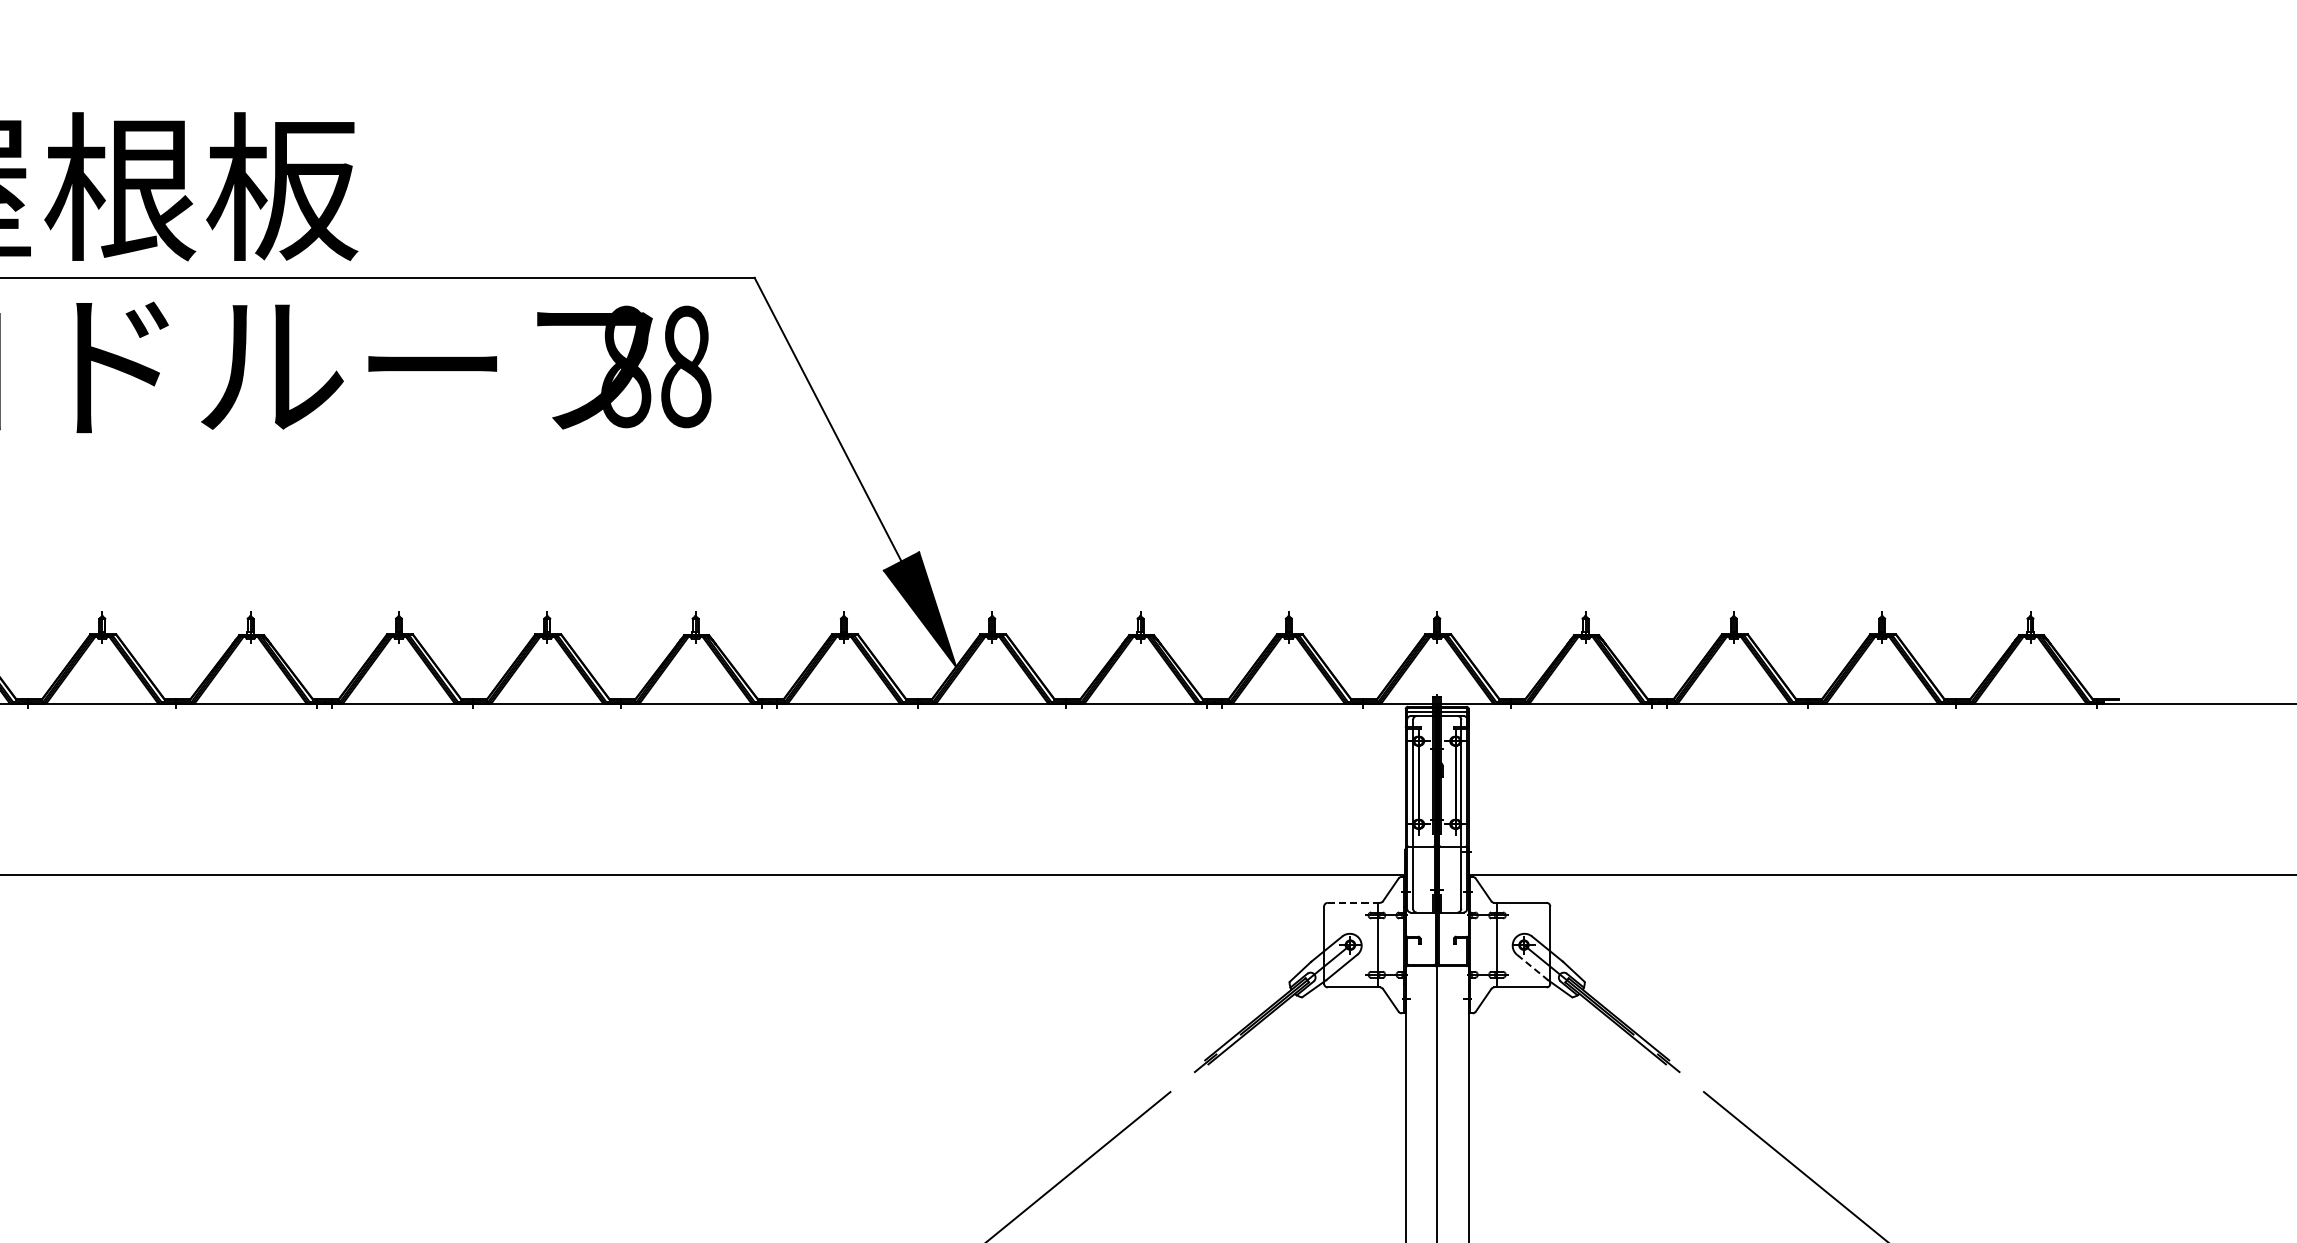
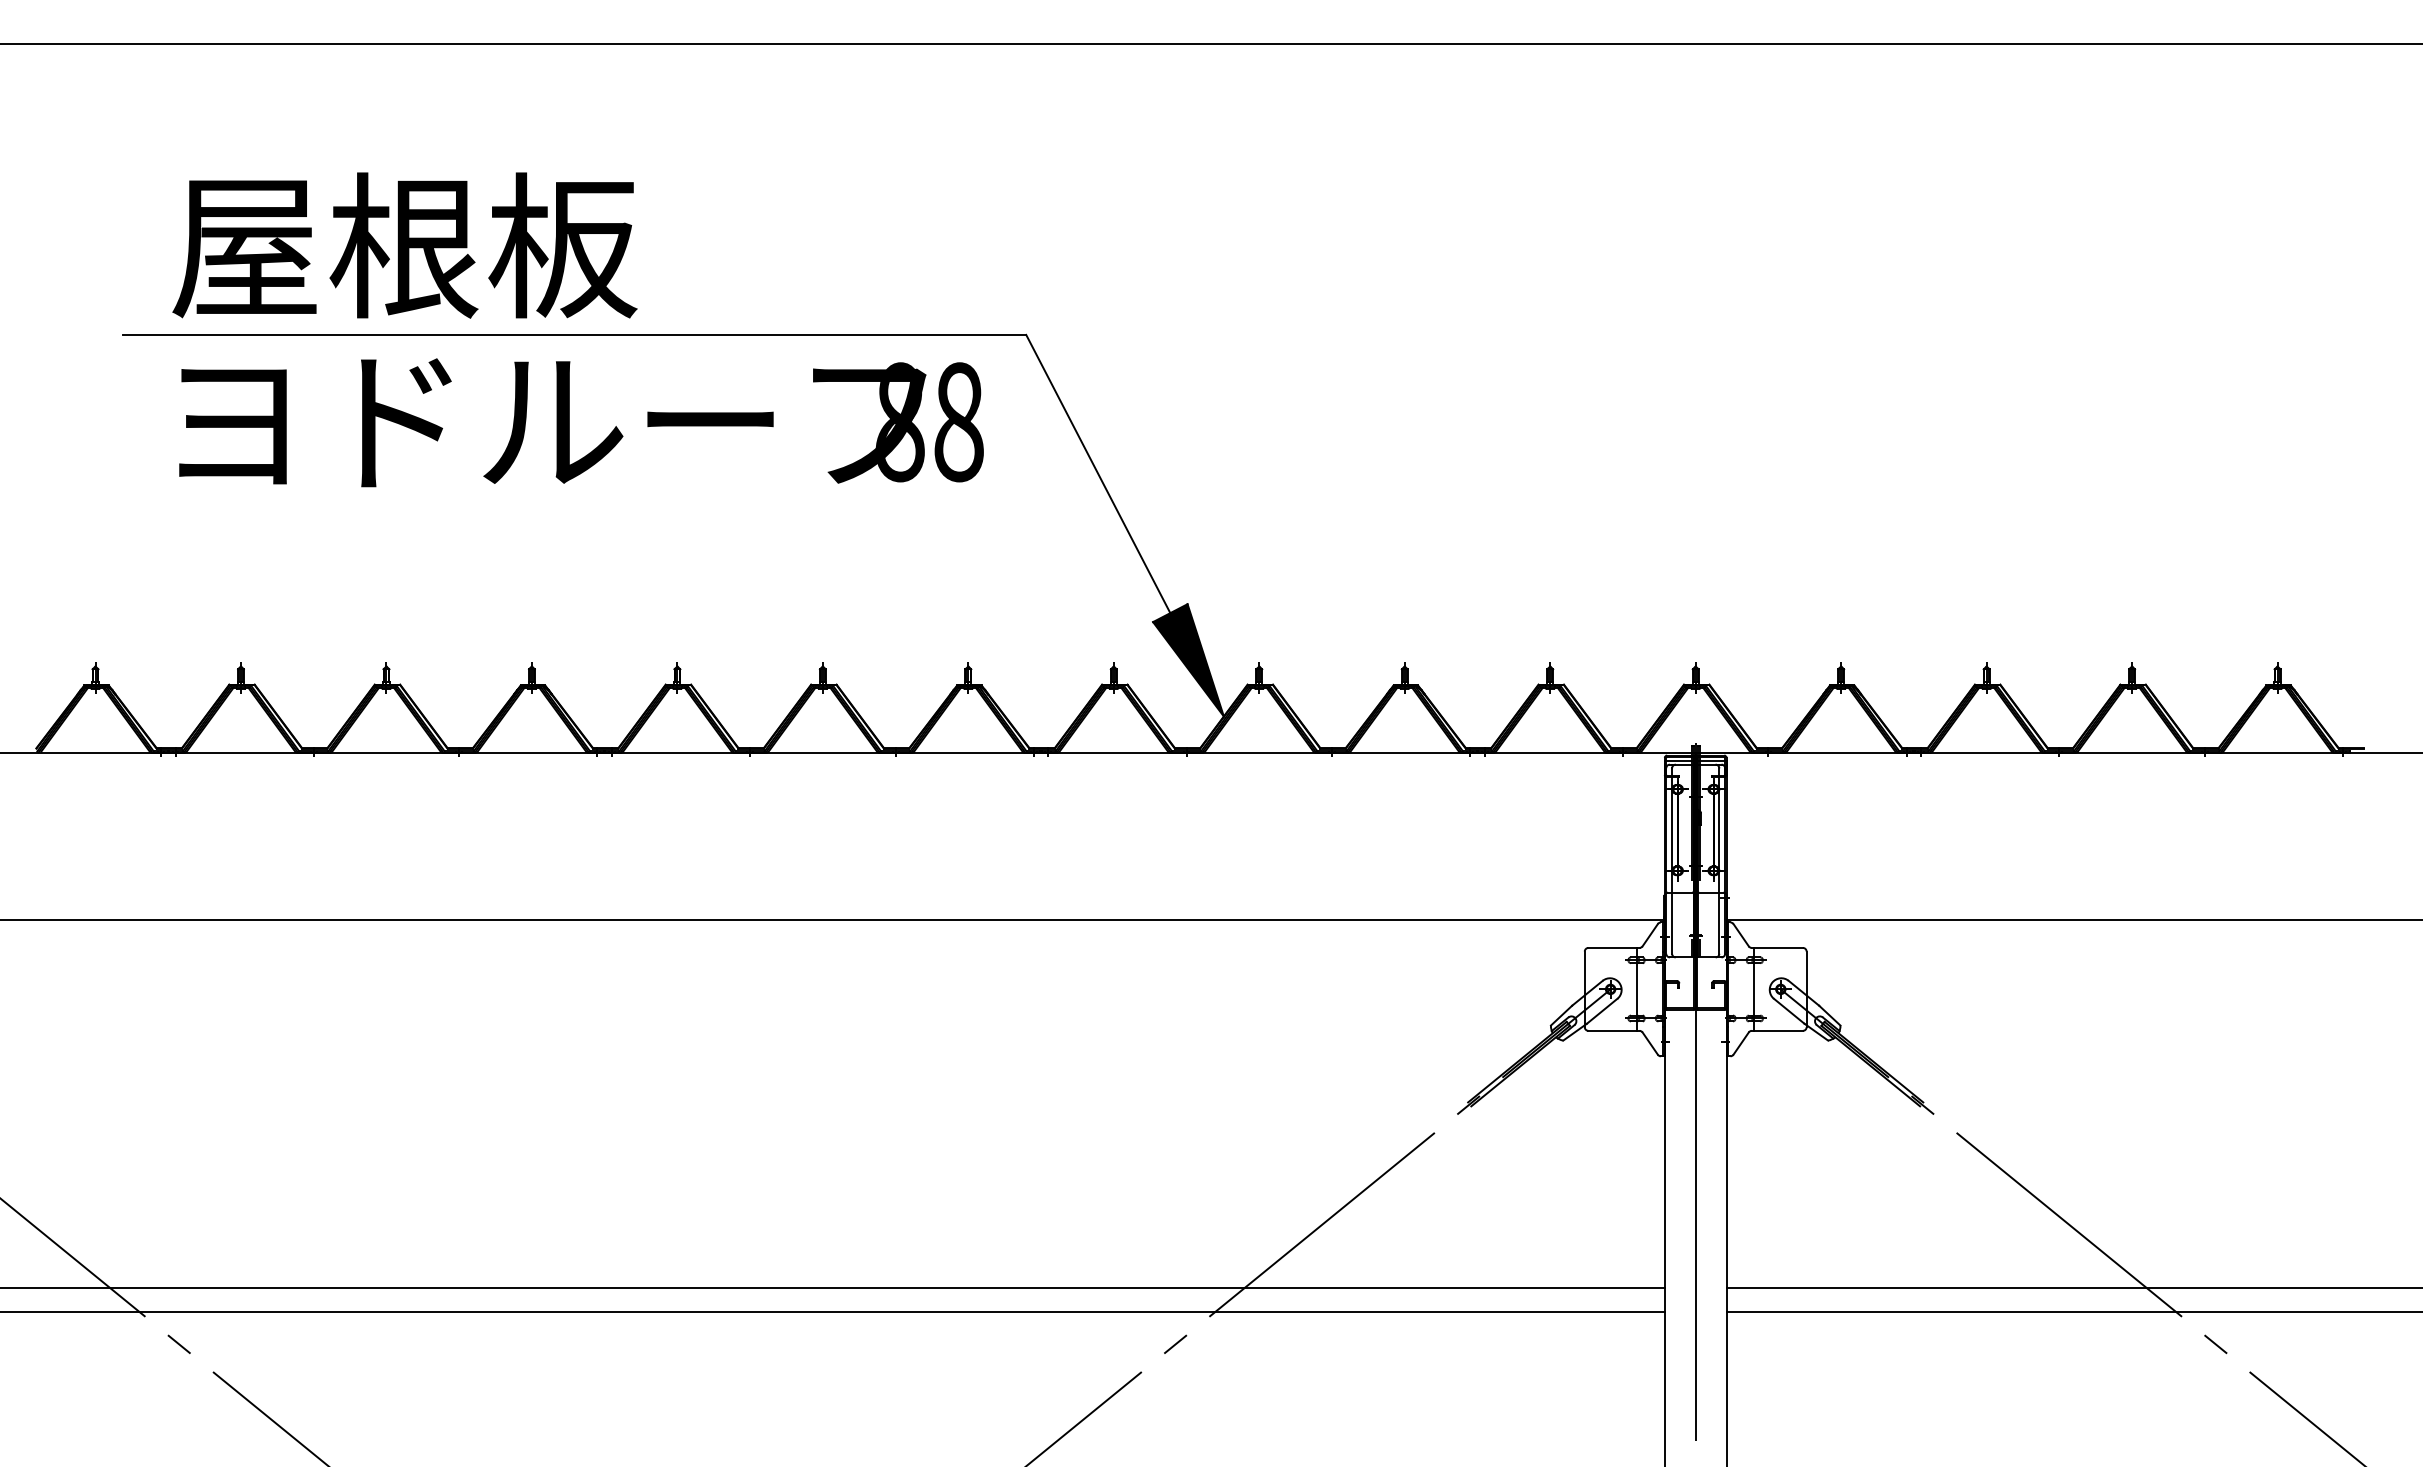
line: (1353, 902) -> (1613, 947), dashed -> solid
line: (1532, 967) -> (1789, 1011), dashed -> solid

